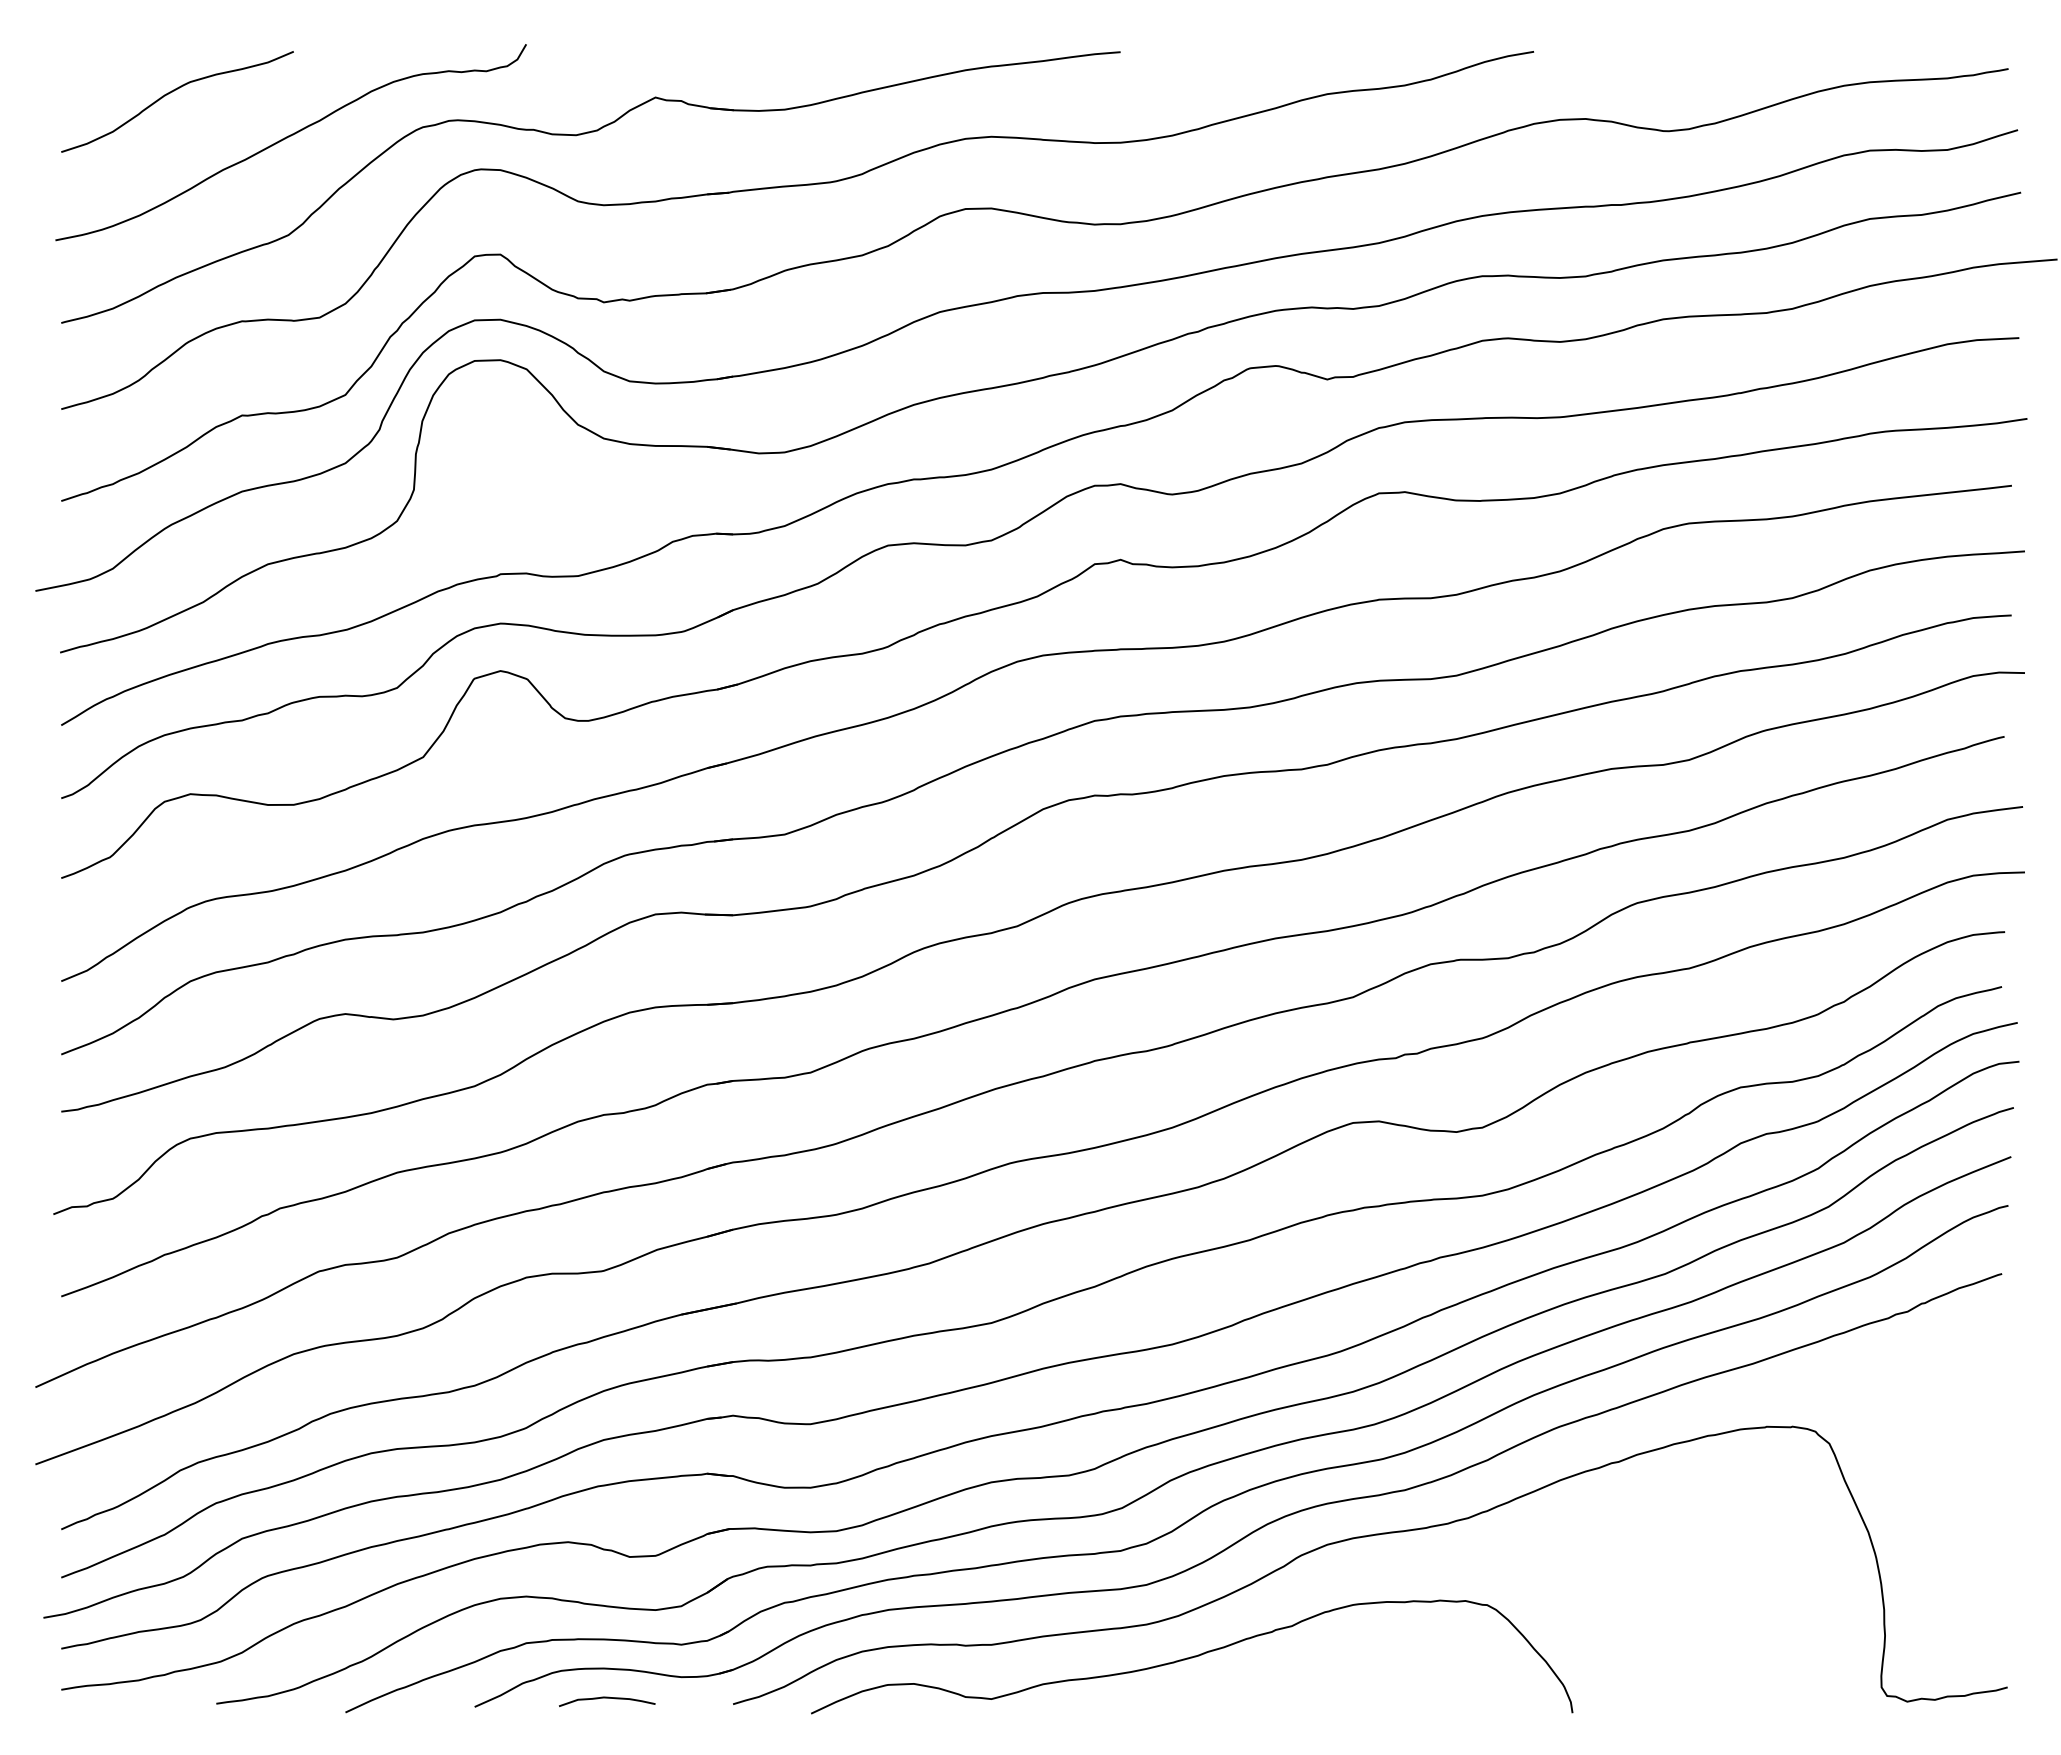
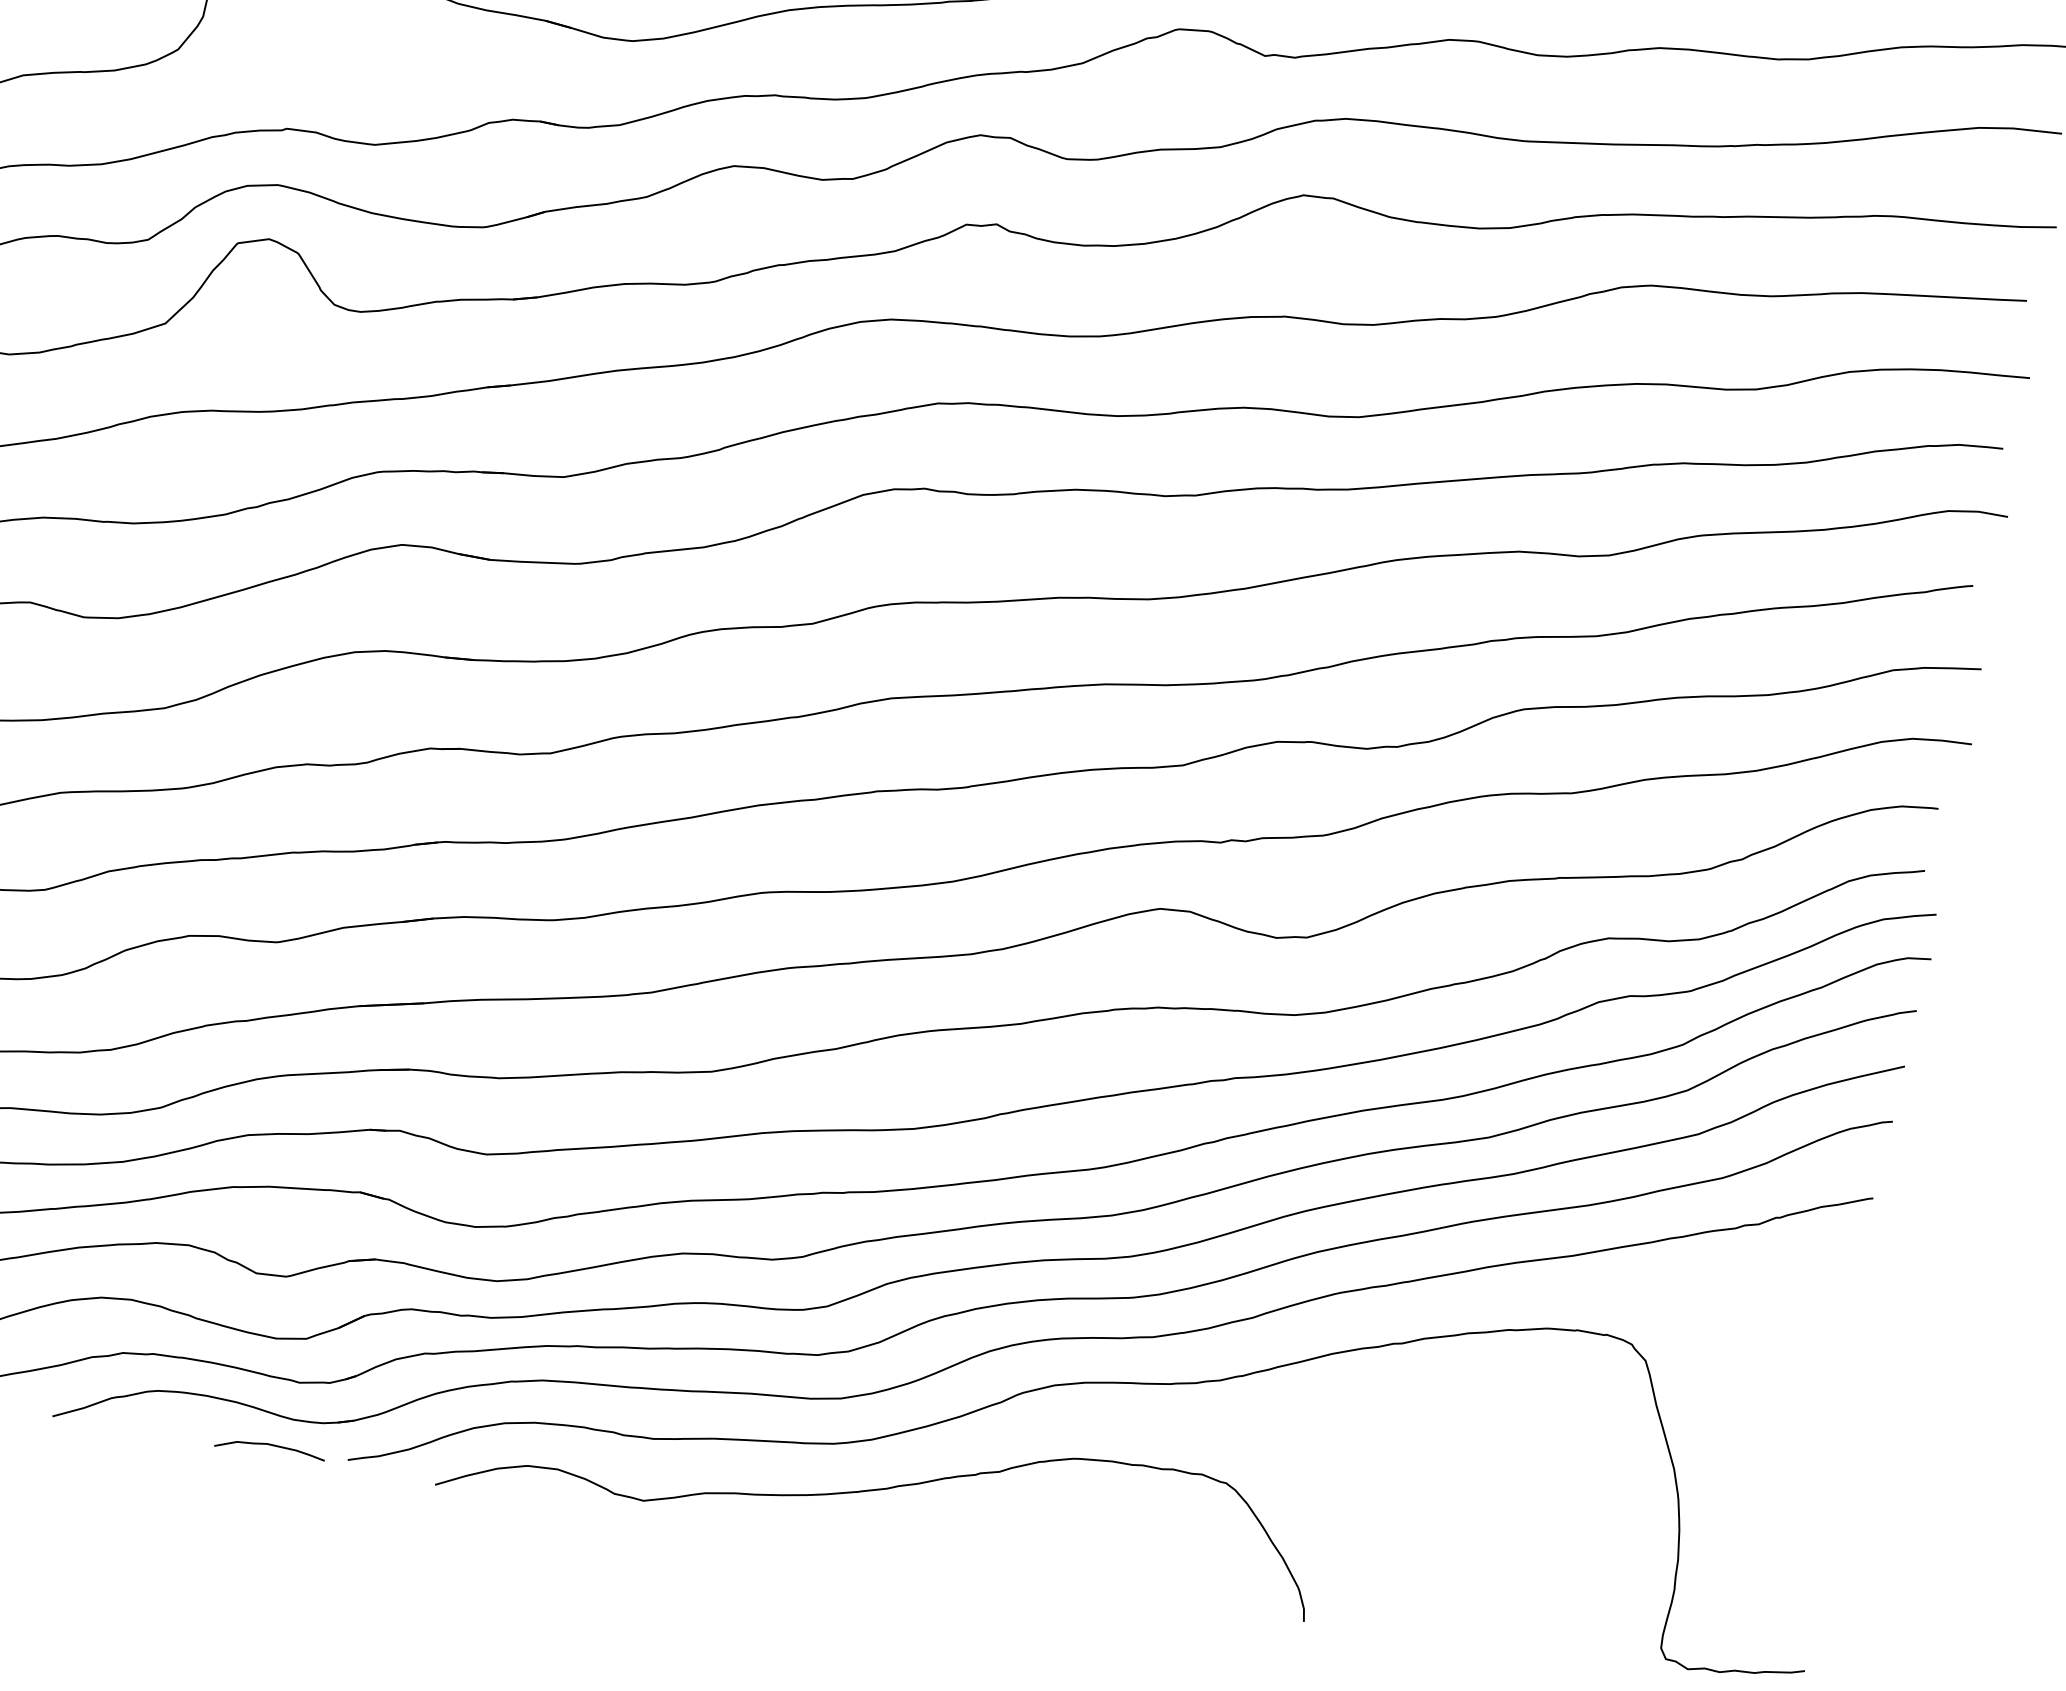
curve: (607, 1698) -> (270, 1445), moved

